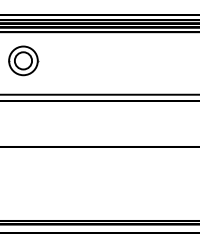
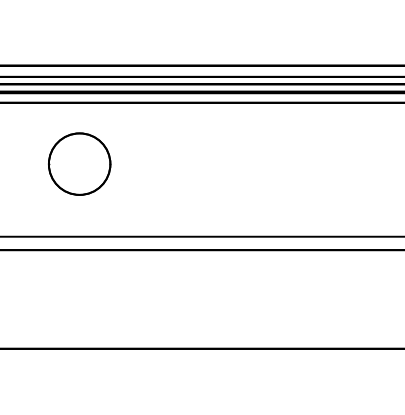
circle: (23, 60) -> (79, 163), size x1.67

